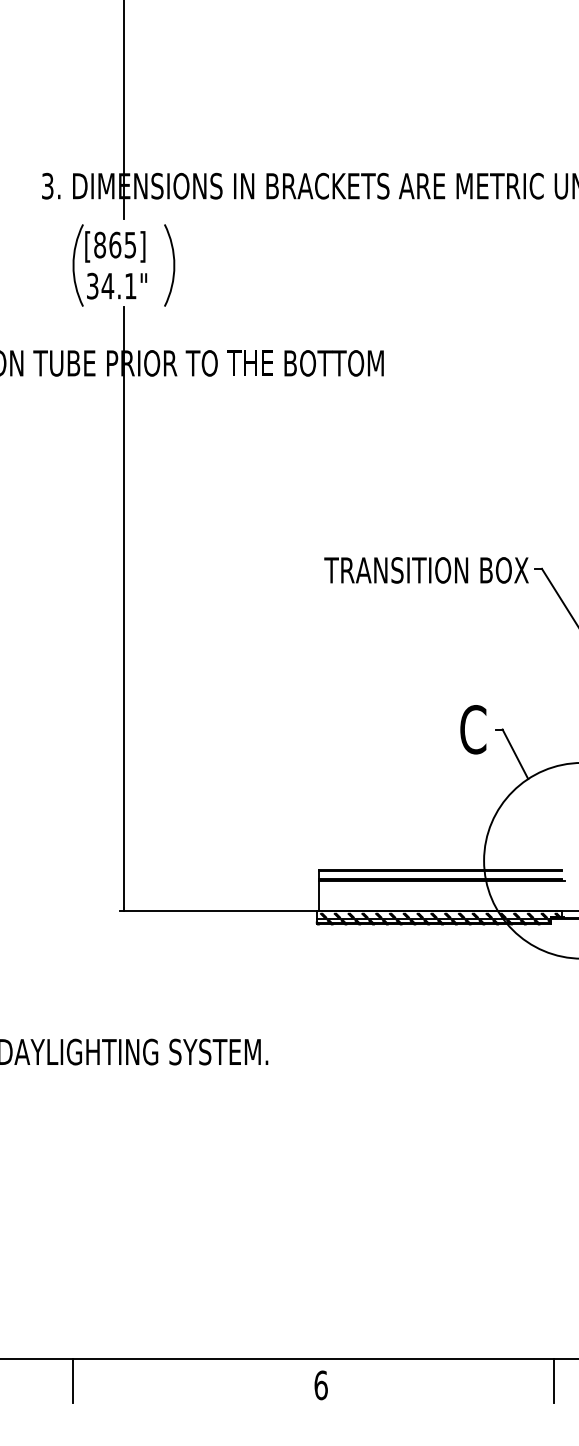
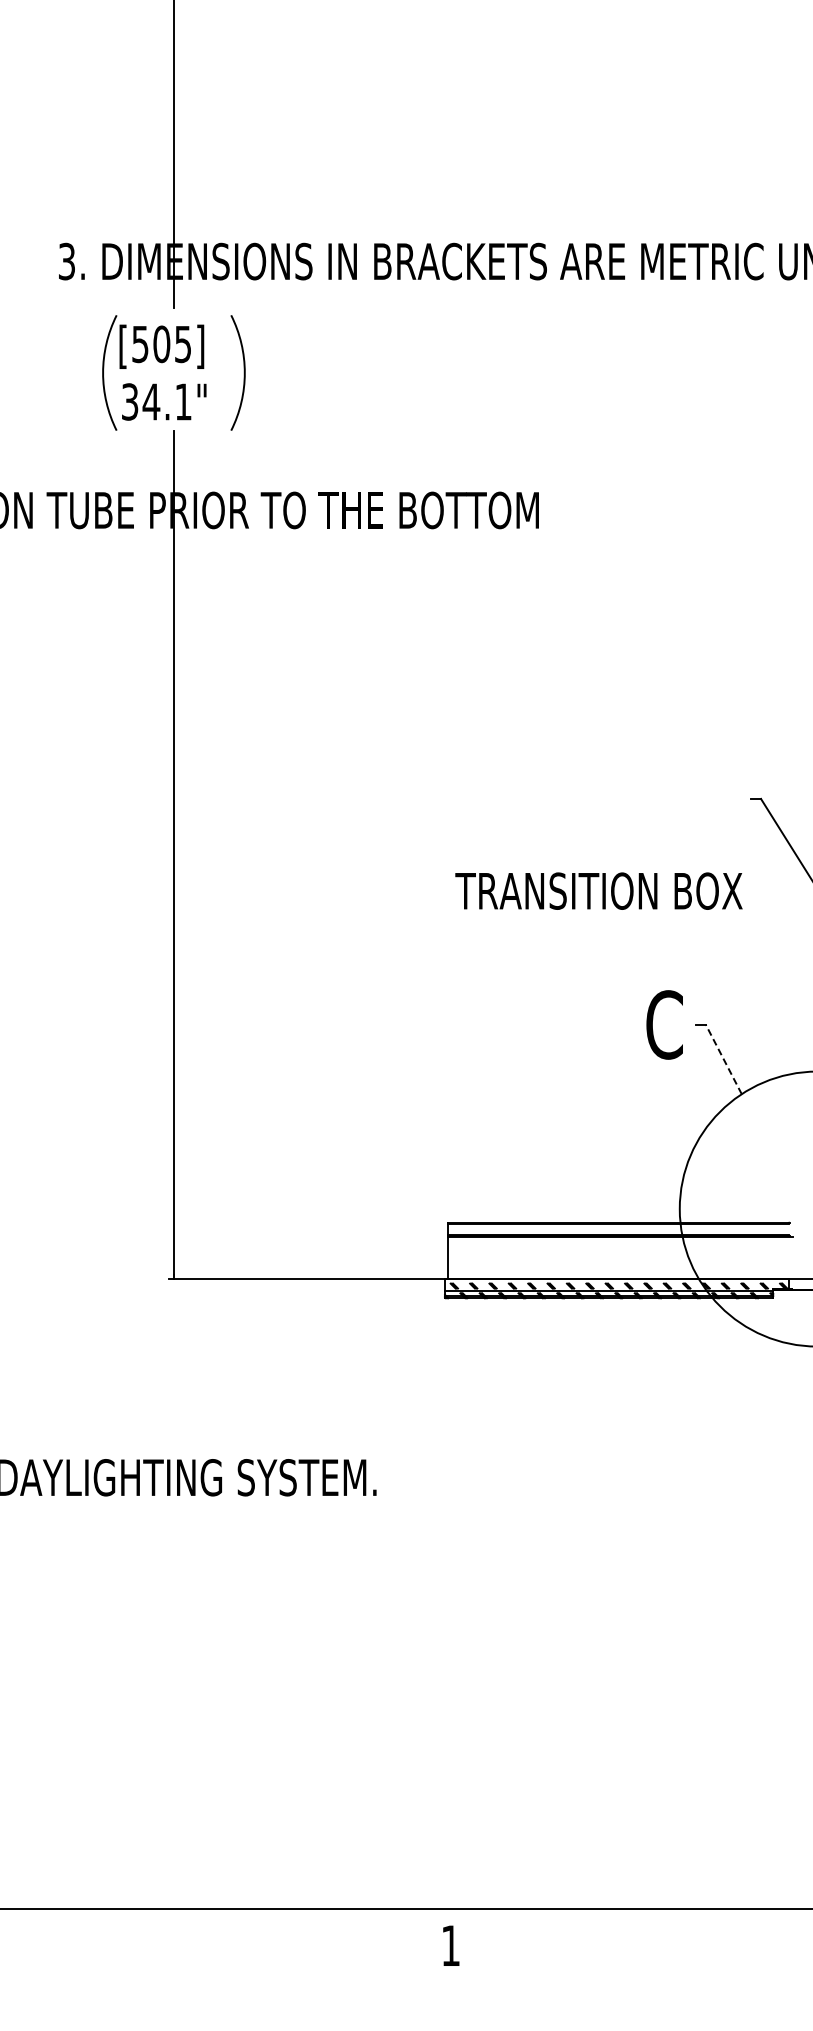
text: (107, 245) -> (151, 344), [865] -> [505]
text: (426, 569) -> (598, 890), moved
line: (515, 753) -> (723, 1058), solid -> dashed
line: (72, 1380) -> (101, 1939), removed
line: (553, 1380) -> (777, 1939), removed
text: (320, 1385) -> (450, 1945), 6 -> 1

